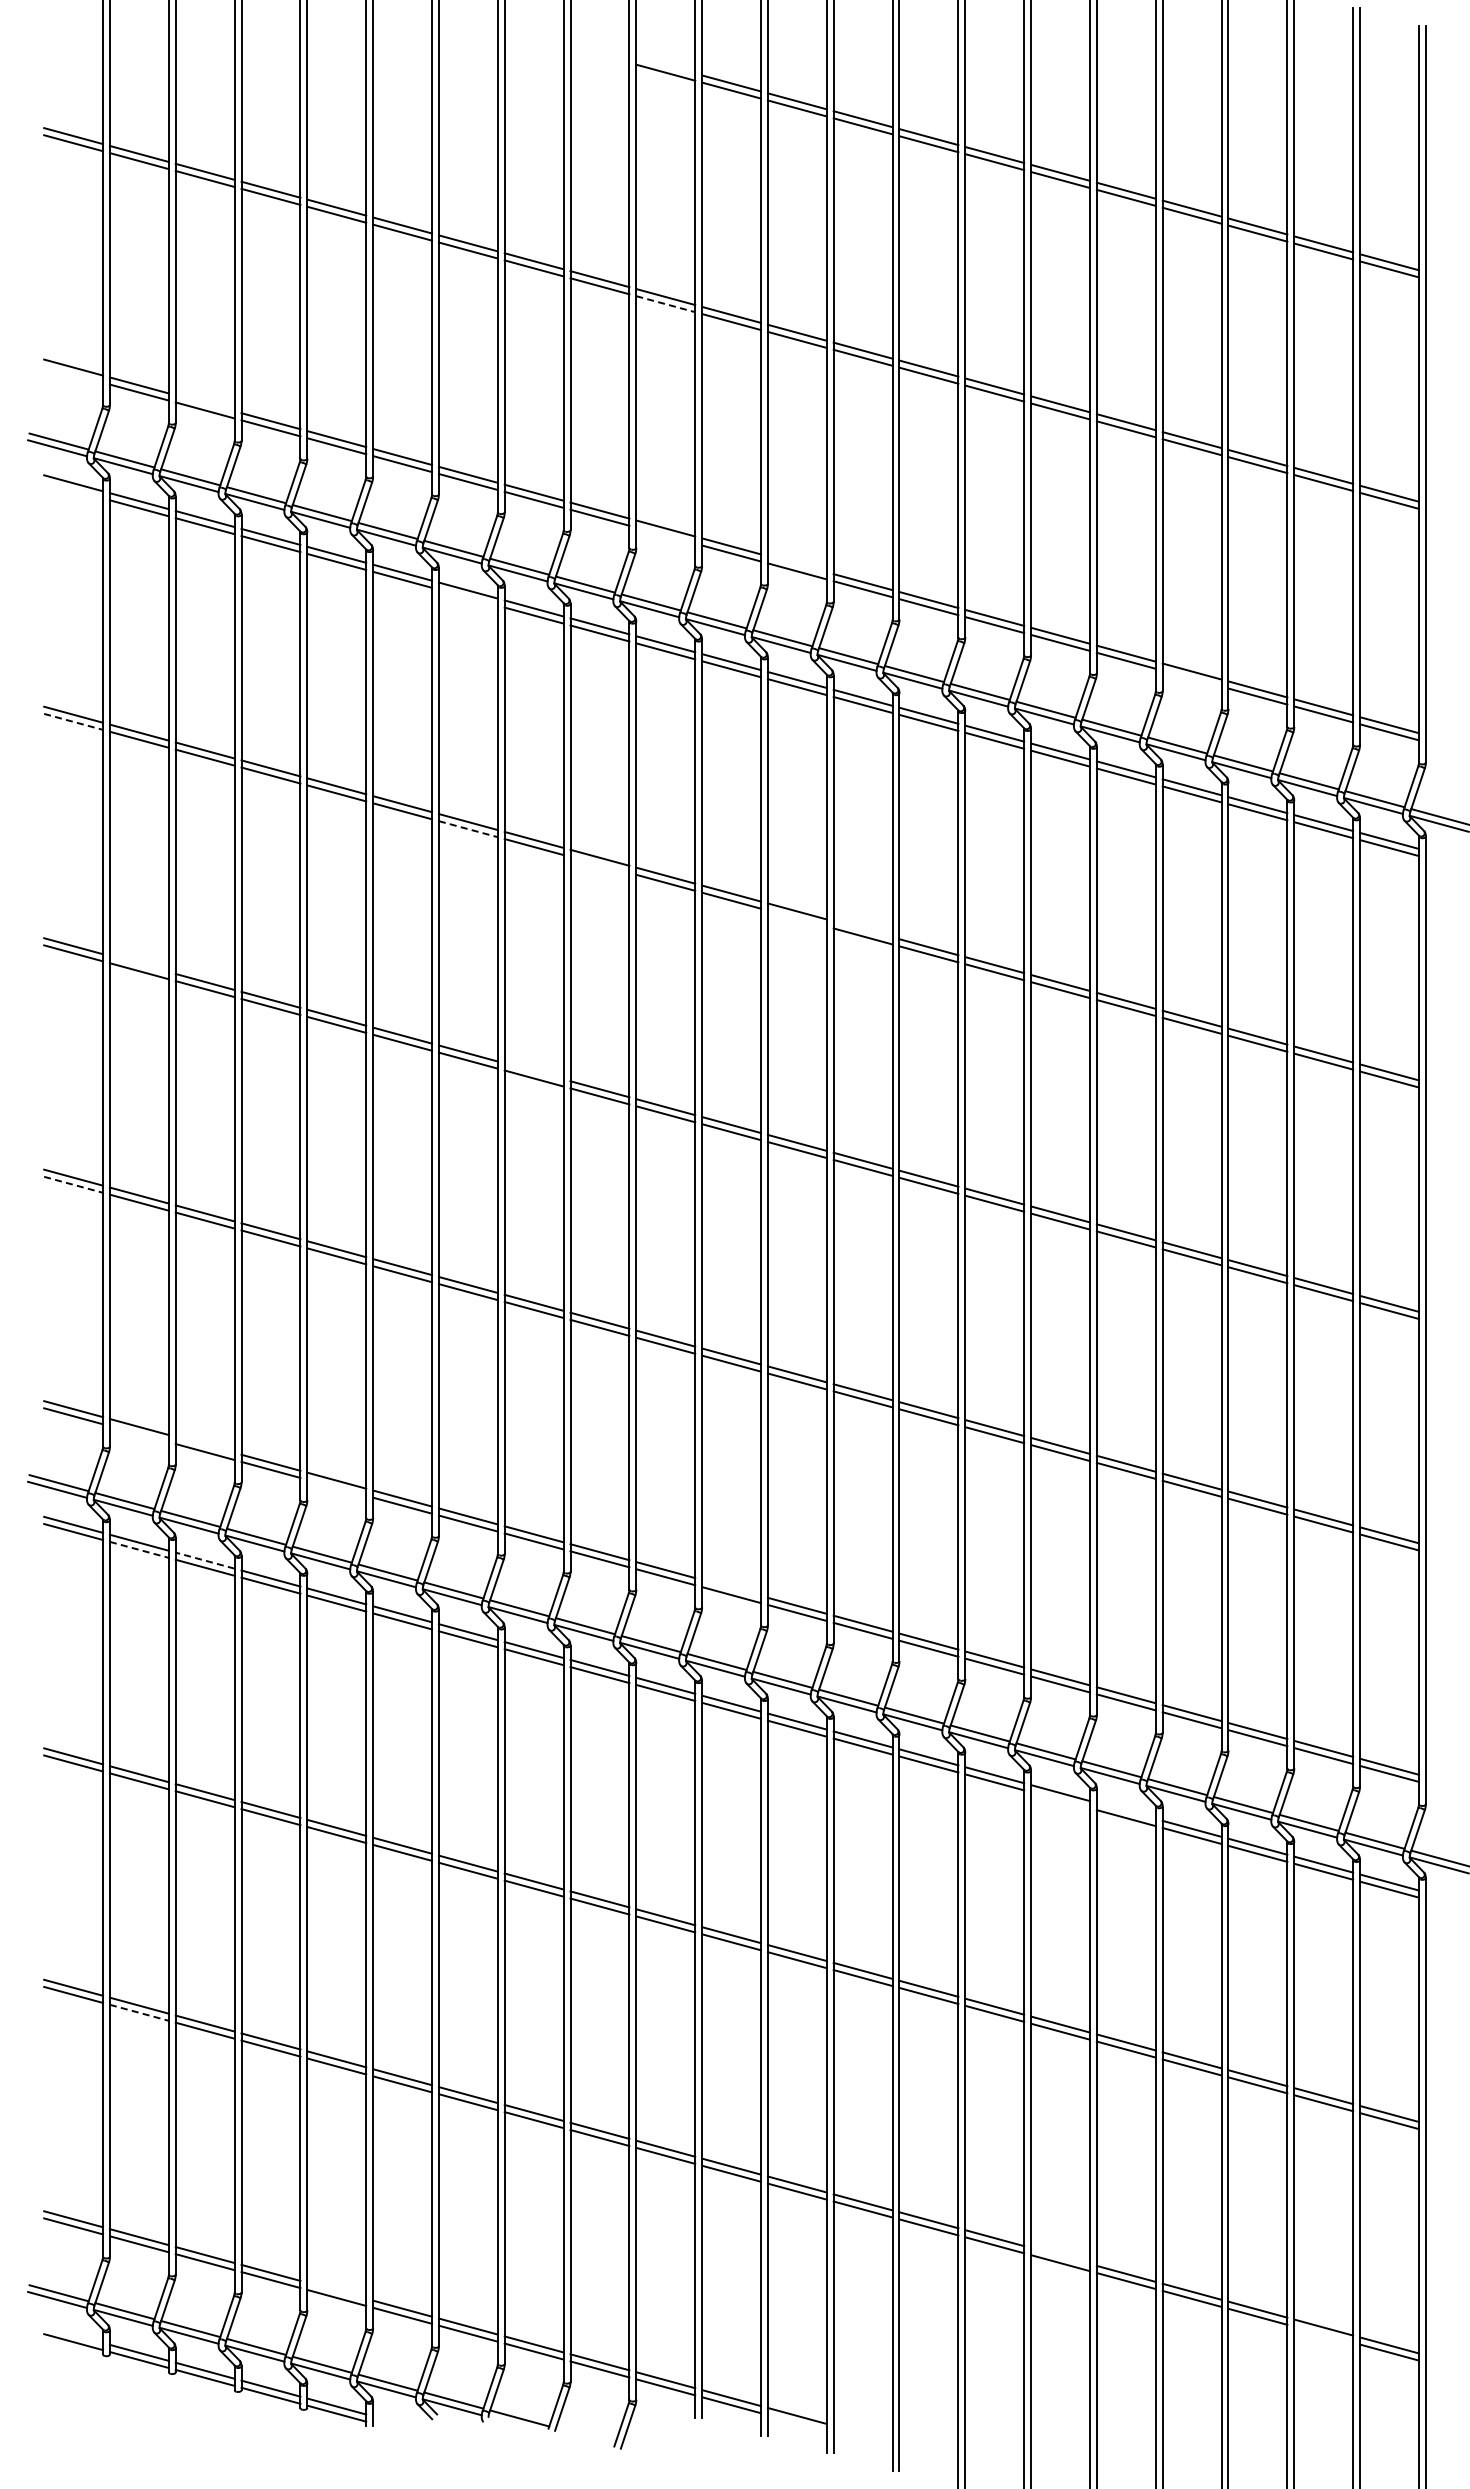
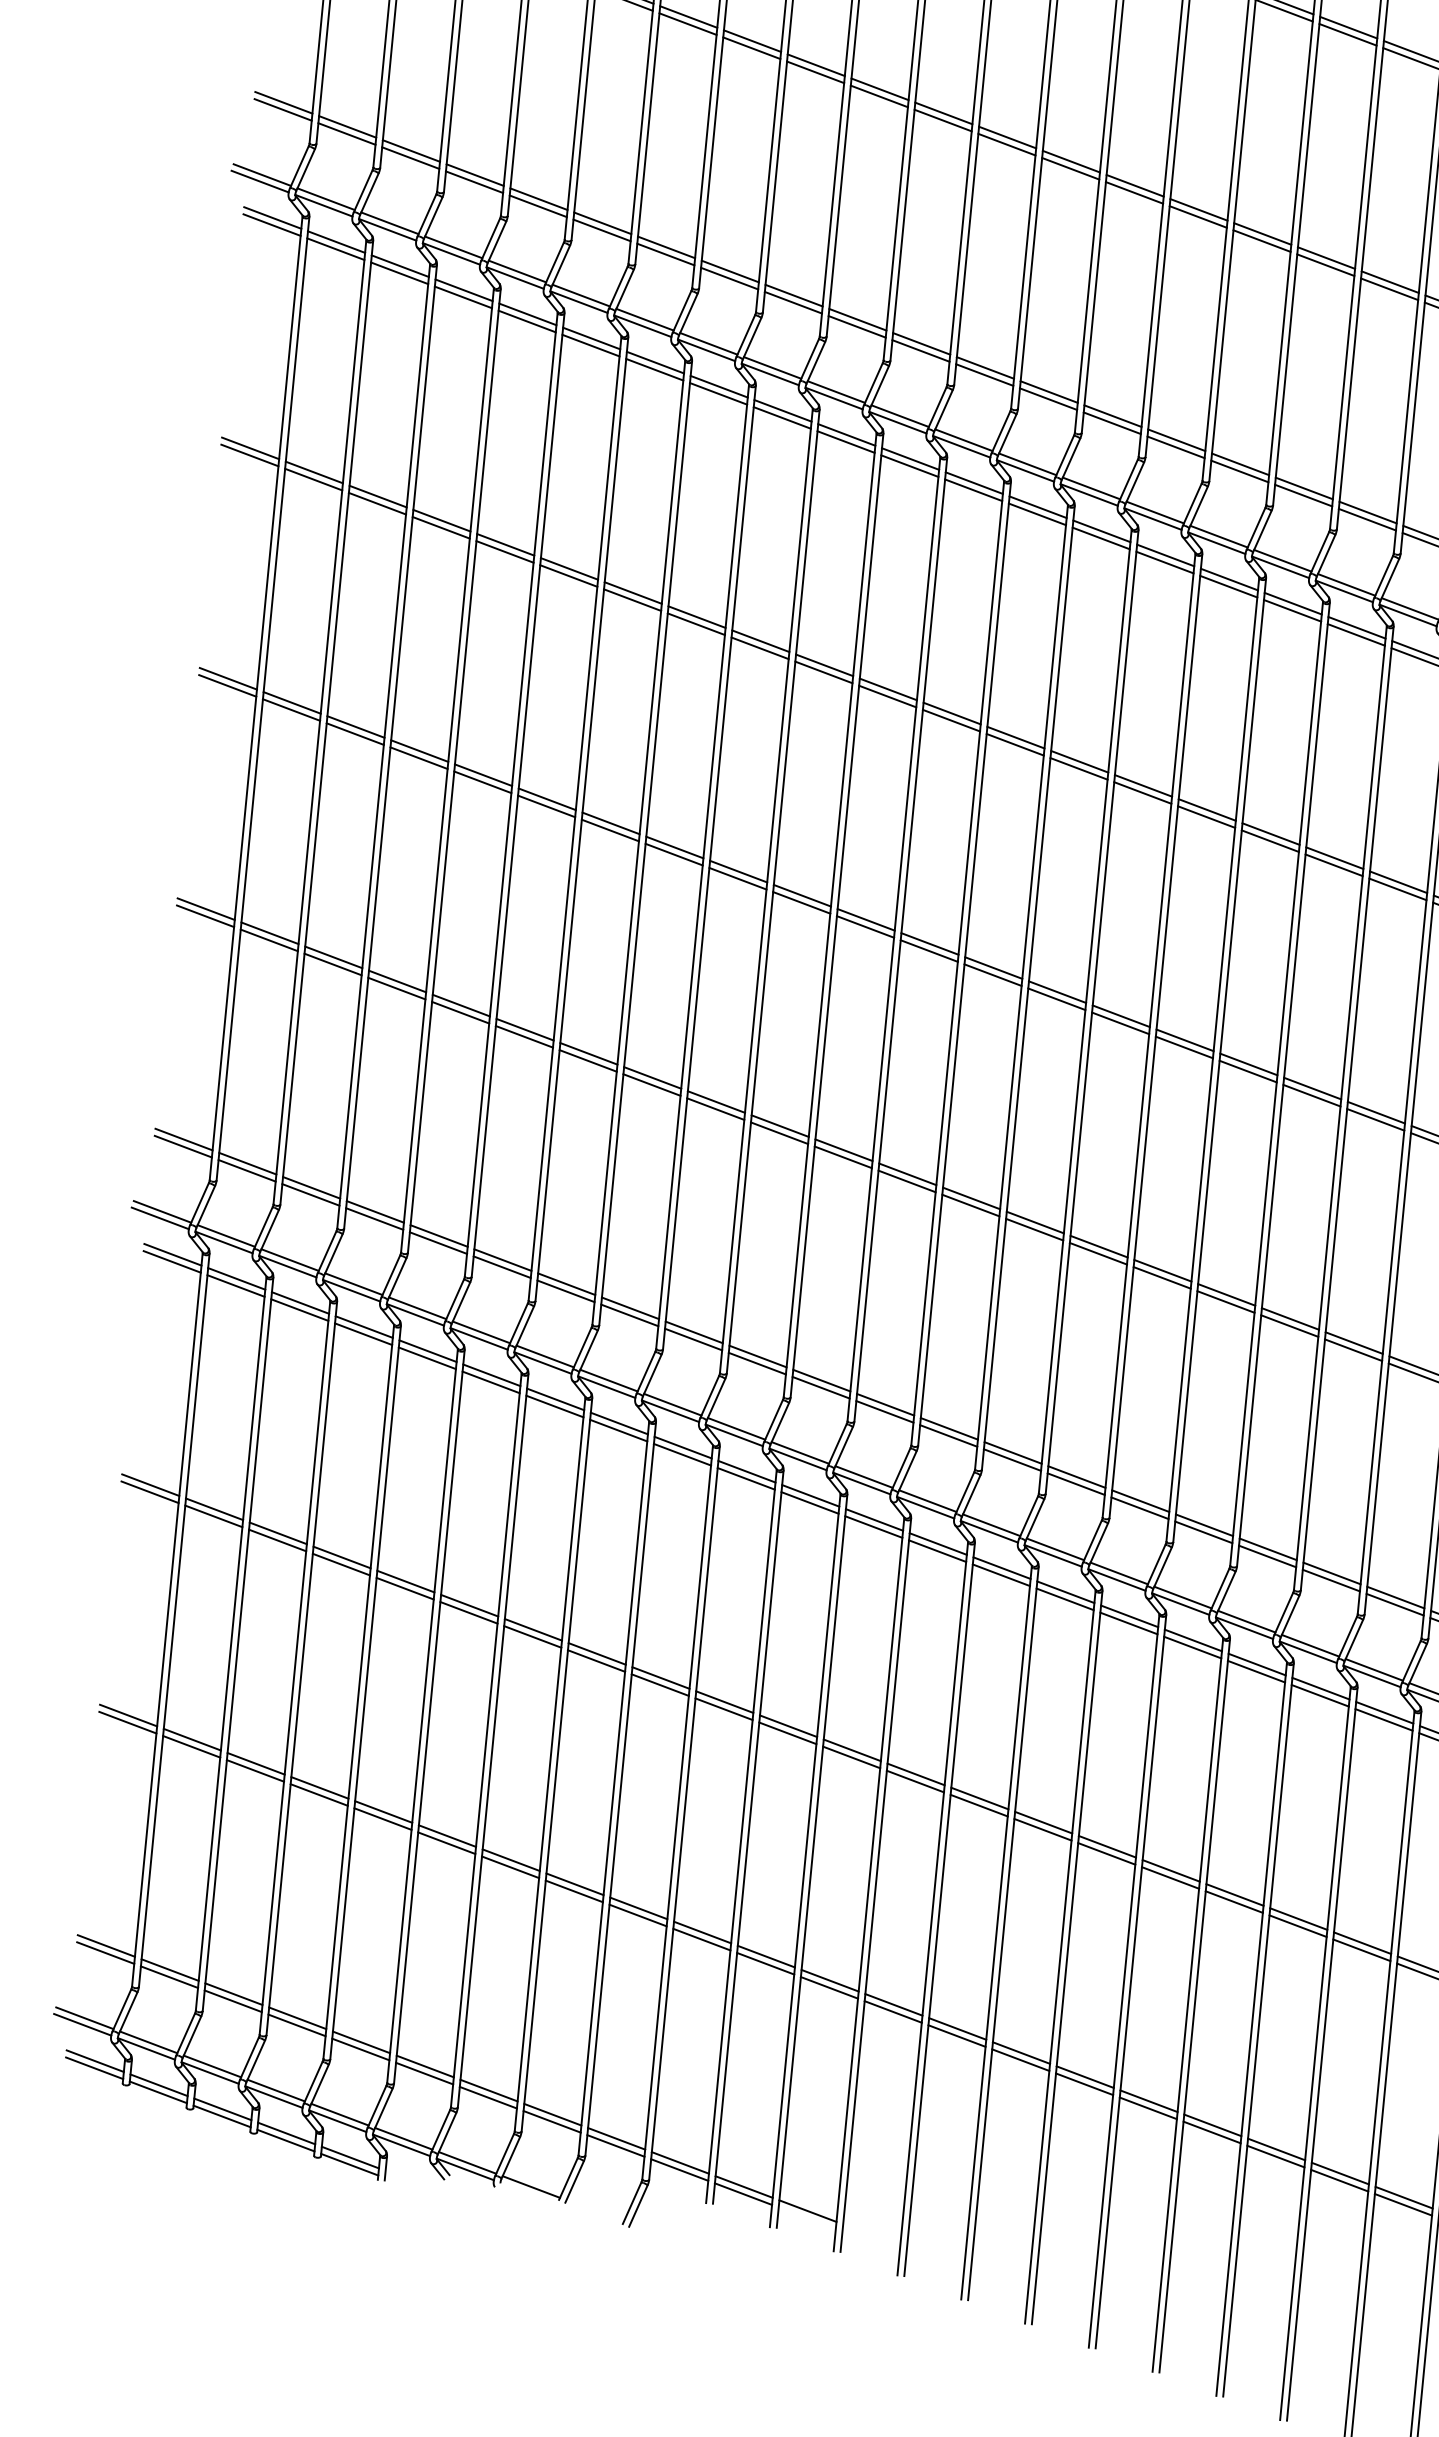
line: (665, 304) -> (879, 96), dashed -> solid
line: (73, 374) -> (283, 109), added
line: (204, 403) -> (410, 151), added
line: (73, 490) -> (271, 225), added
line: (665, 535) -> (856, 326), added
line: (796, 564) -> (984, 368), added
line: (467, 597) -> (653, 369), added
line: (1191, 678) -> (1366, 519), added
line: (73, 721) -> (249, 455), dashed -> solid
line: (468, 829) -> (632, 600), dashed -> solid
line: (599, 864) -> (759, 647), added
line: (796, 918) -> (950, 720), added
line: (862, 929) -> (1015, 737), added
line: (138, 964) -> (291, 703), added
line: (533, 1071) -> (674, 847), added
line: (73, 1184) -> (205, 915), dashed -> solid
line: (138, 1434) -> (246, 1171), added
line: (204, 1444) -> (310, 1187), added
line: (336, 1487) -> (438, 1242), added
line: (139, 1549) -> (236, 1285), dashed -> solid
line: (205, 1560) -> (300, 1302), dashed -> solid
line: (731, 1587) -> (821, 1380), added
line: (1060, 1800) -> (1128, 1623), added
line: (1125, 1810) -> (1192, 1639), added
line: (139, 2012) -> (191, 1746), dashed -> solid
line: (1060, 2256) -> (1085, 2077), added
line: (336, 2290) -> (361, 2042), added
line: (1323, 2334) -> (1339, 2180), added
line: (73, 2335) -> (95, 2061), added

